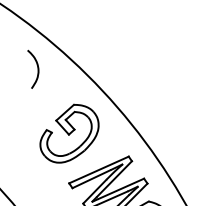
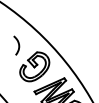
curve: (37, 69) -> (18, 45), moved

